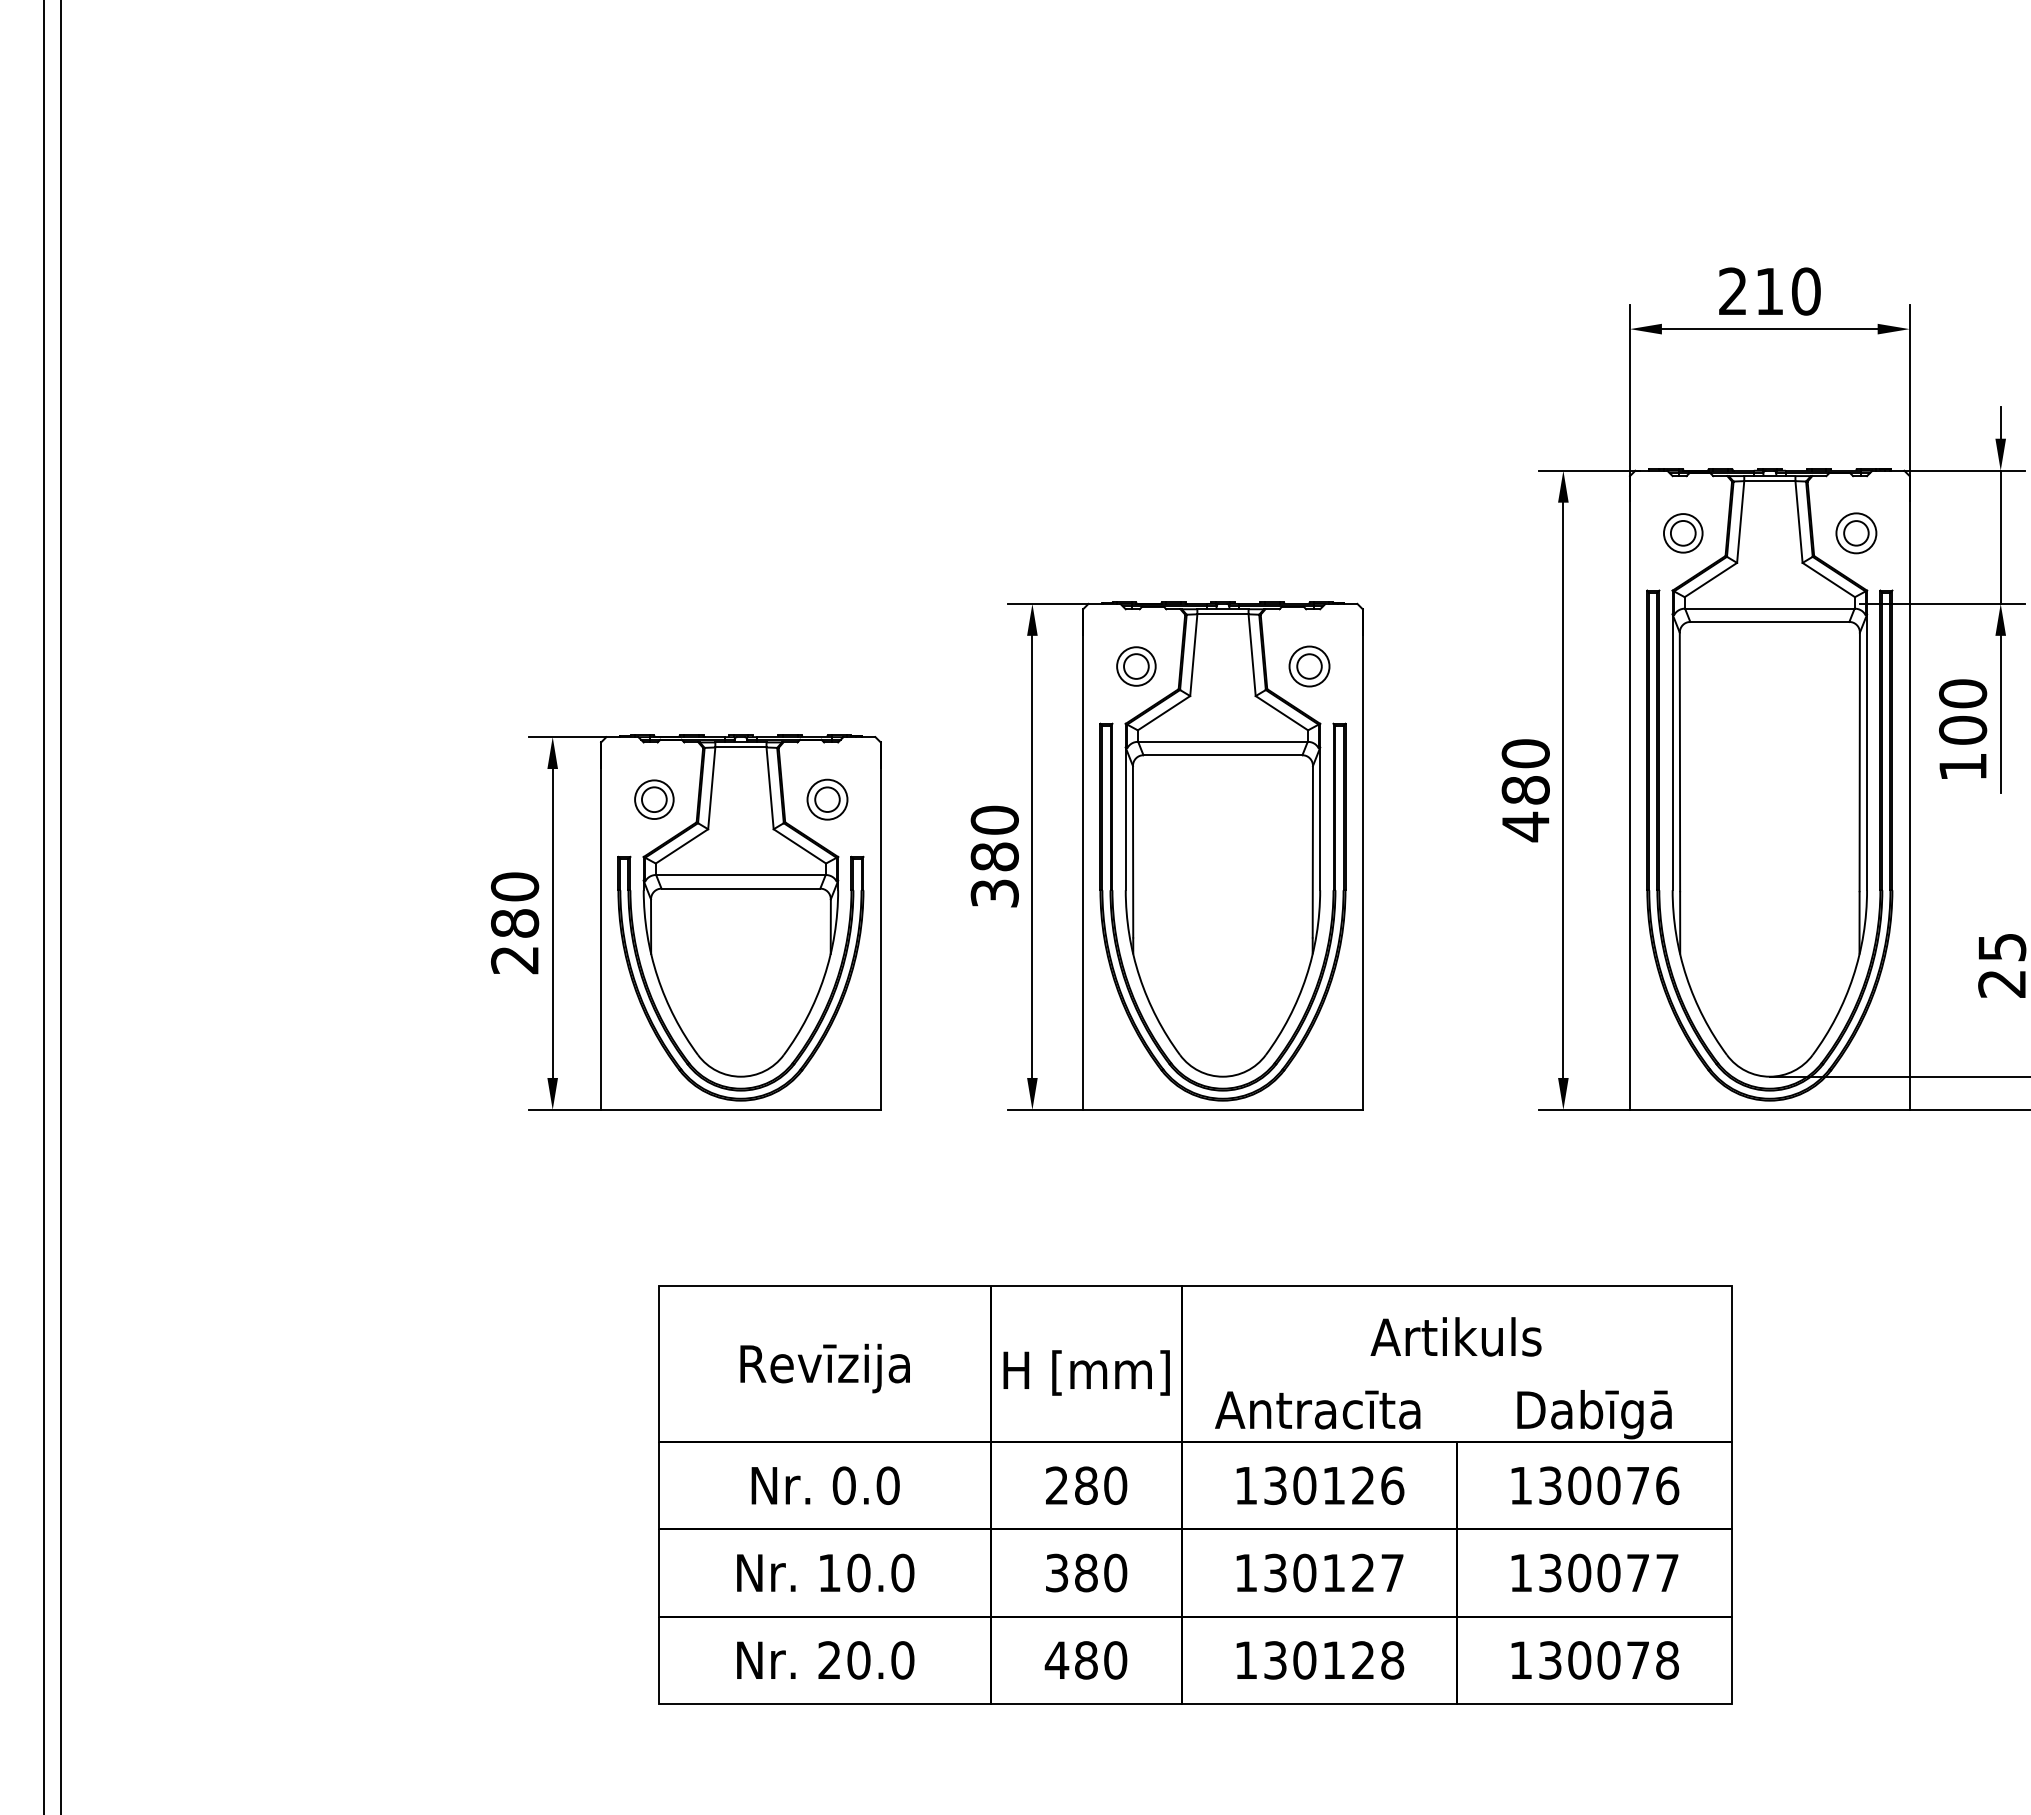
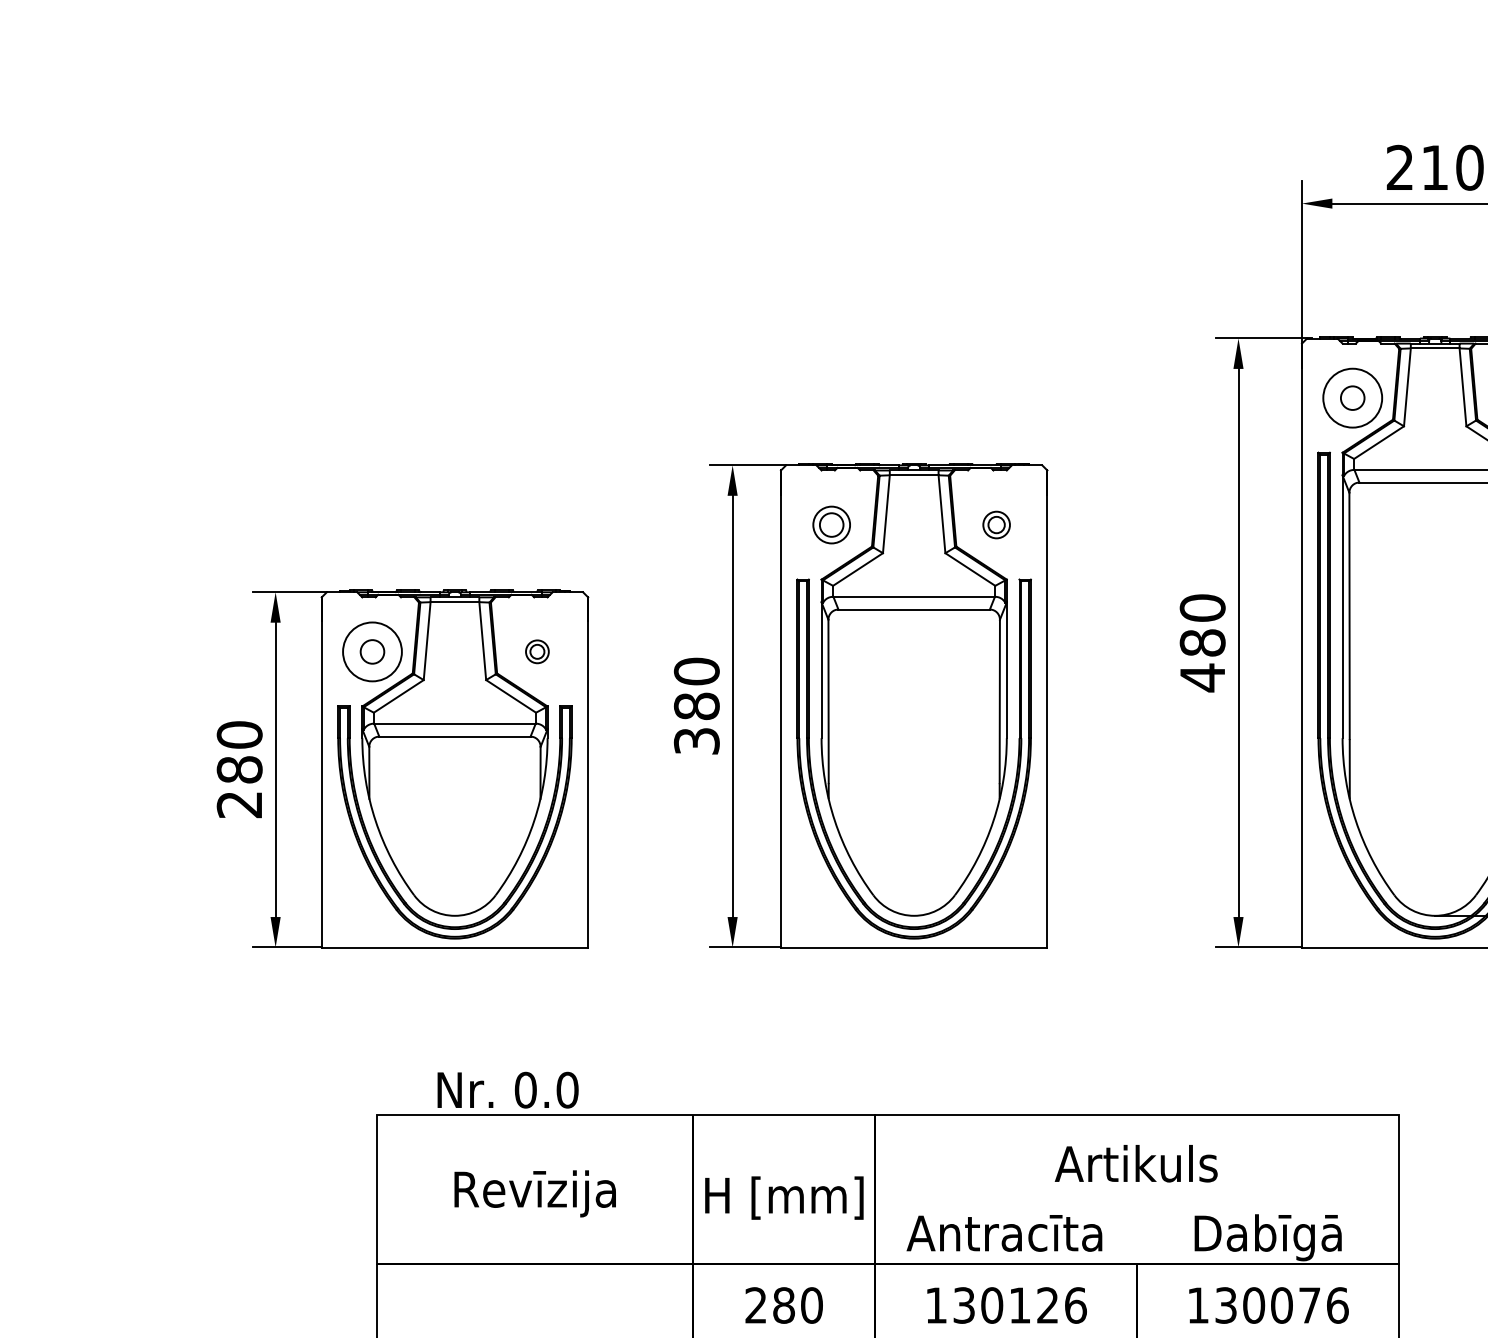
circle: (1682, 533) -> (1351, 398), size x1.6
part: (1309, 666) -> (996, 525), size x0.7
circle: (654, 799) -> (372, 651), size x1.6
part: (827, 799) -> (537, 651), size x0.6
text: (825, 1485) -> (507, 1089), moved

